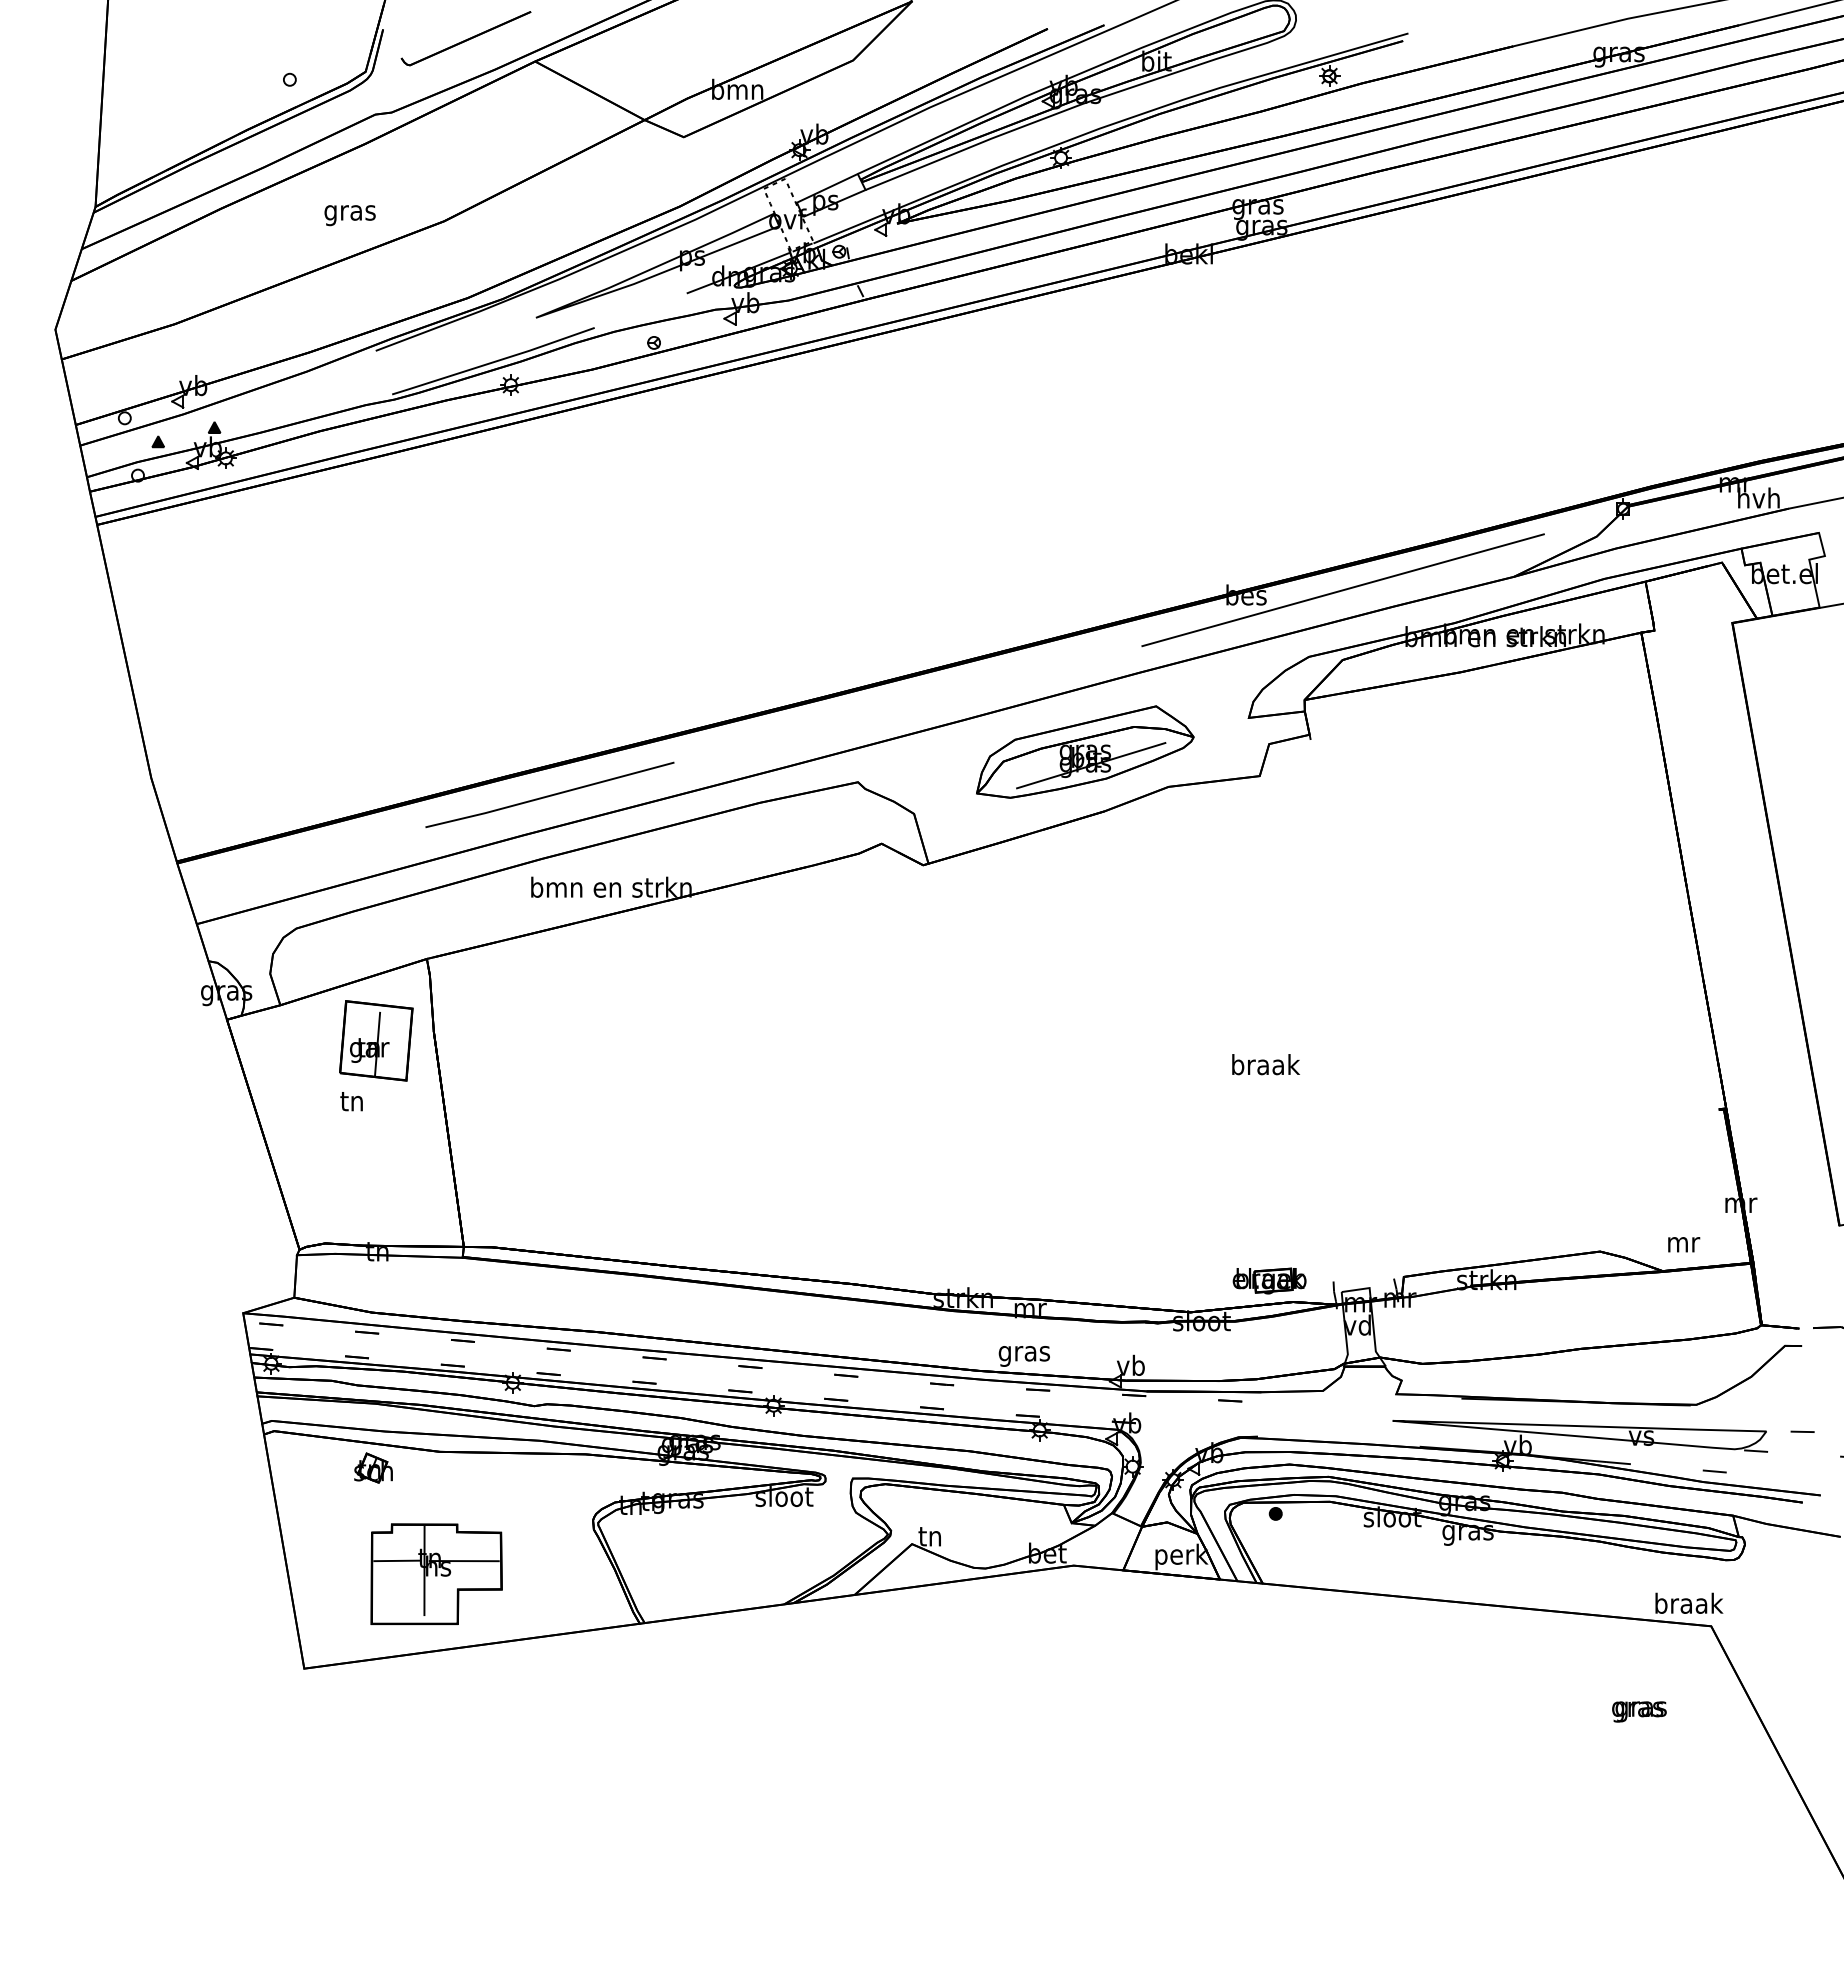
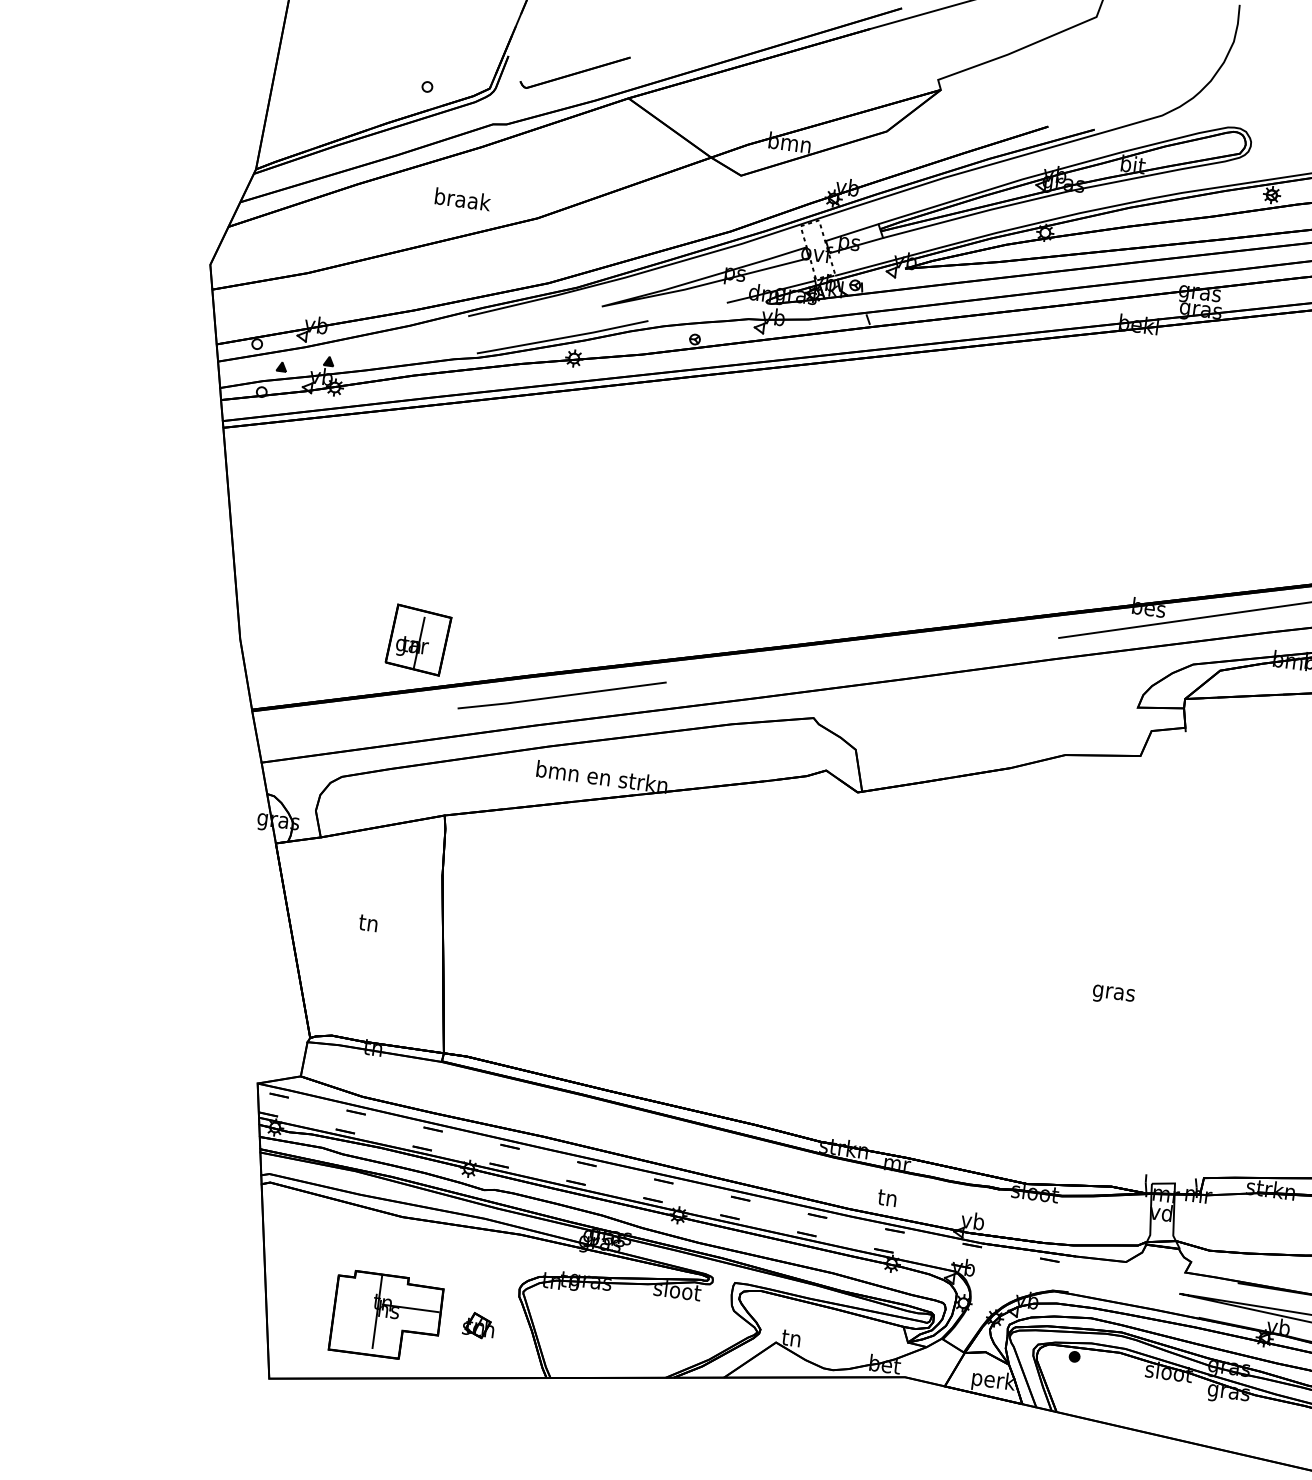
text: (350, 212) -> (462, 201), gras -> braak
part: (1085, 751) -> (1001, 717), removed
part: (376, 1040) -> (418, 639), moved
text: (1266, 1067) -> (1114, 993), braak -> gras
part: (1269, 1280) -> (1094, 1166), removed
text: (1023, 1354) -> (886, 1200), gras -> tn
part: (373, 1467) -> (478, 1325), moved
line: (396, 1560) -> (355, 1300), removed

